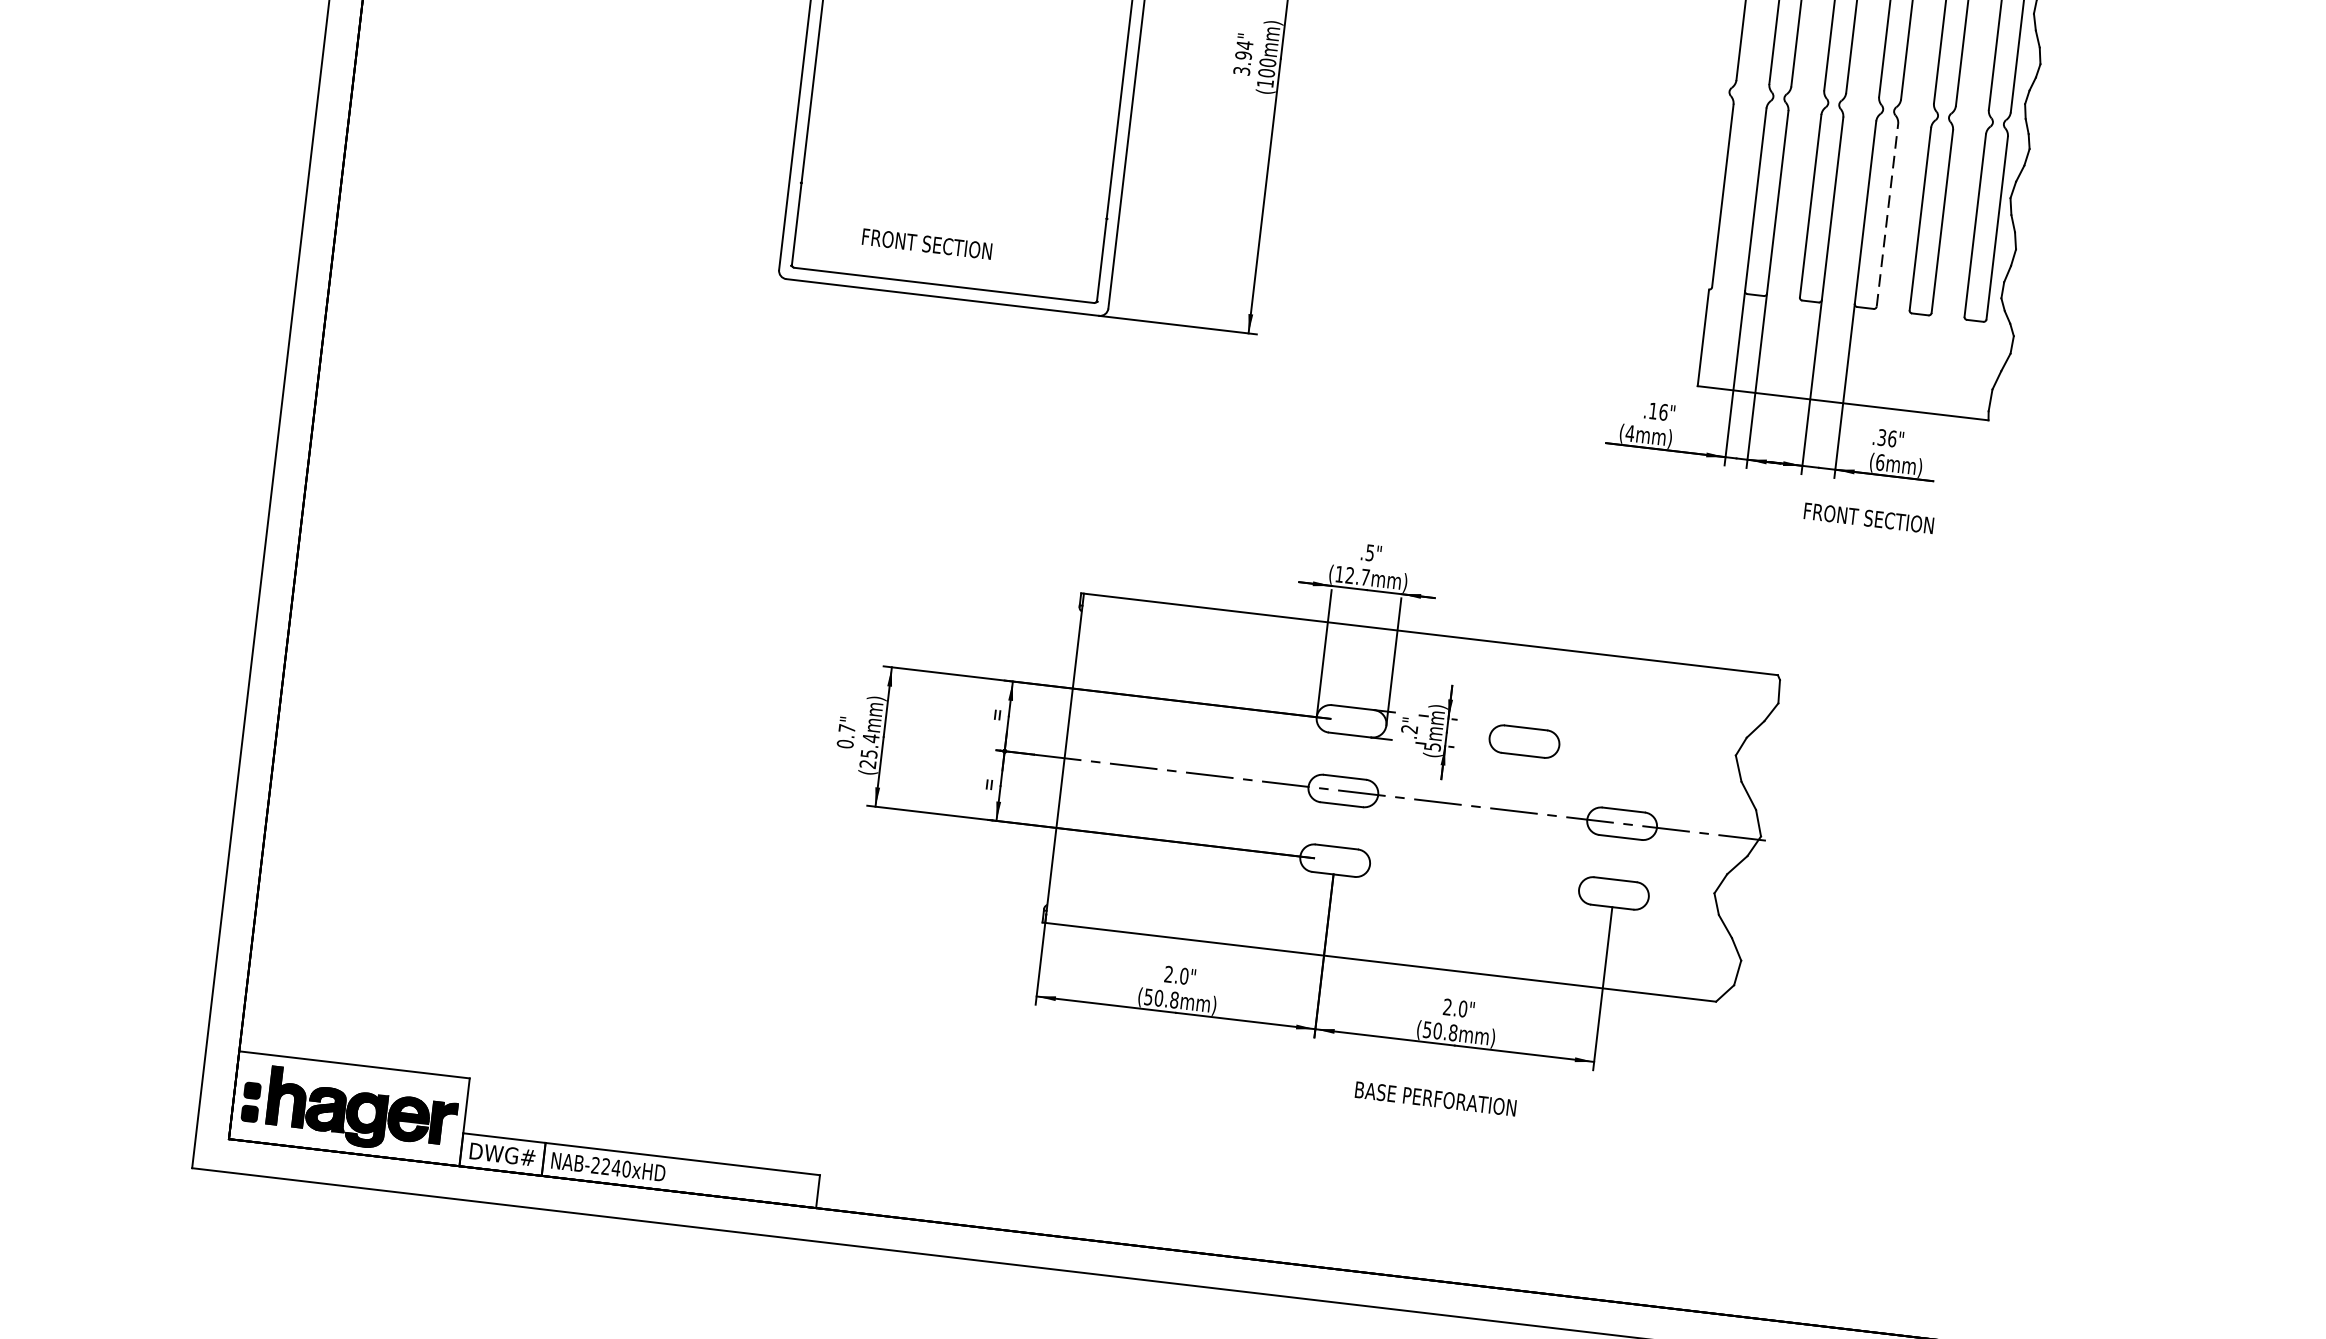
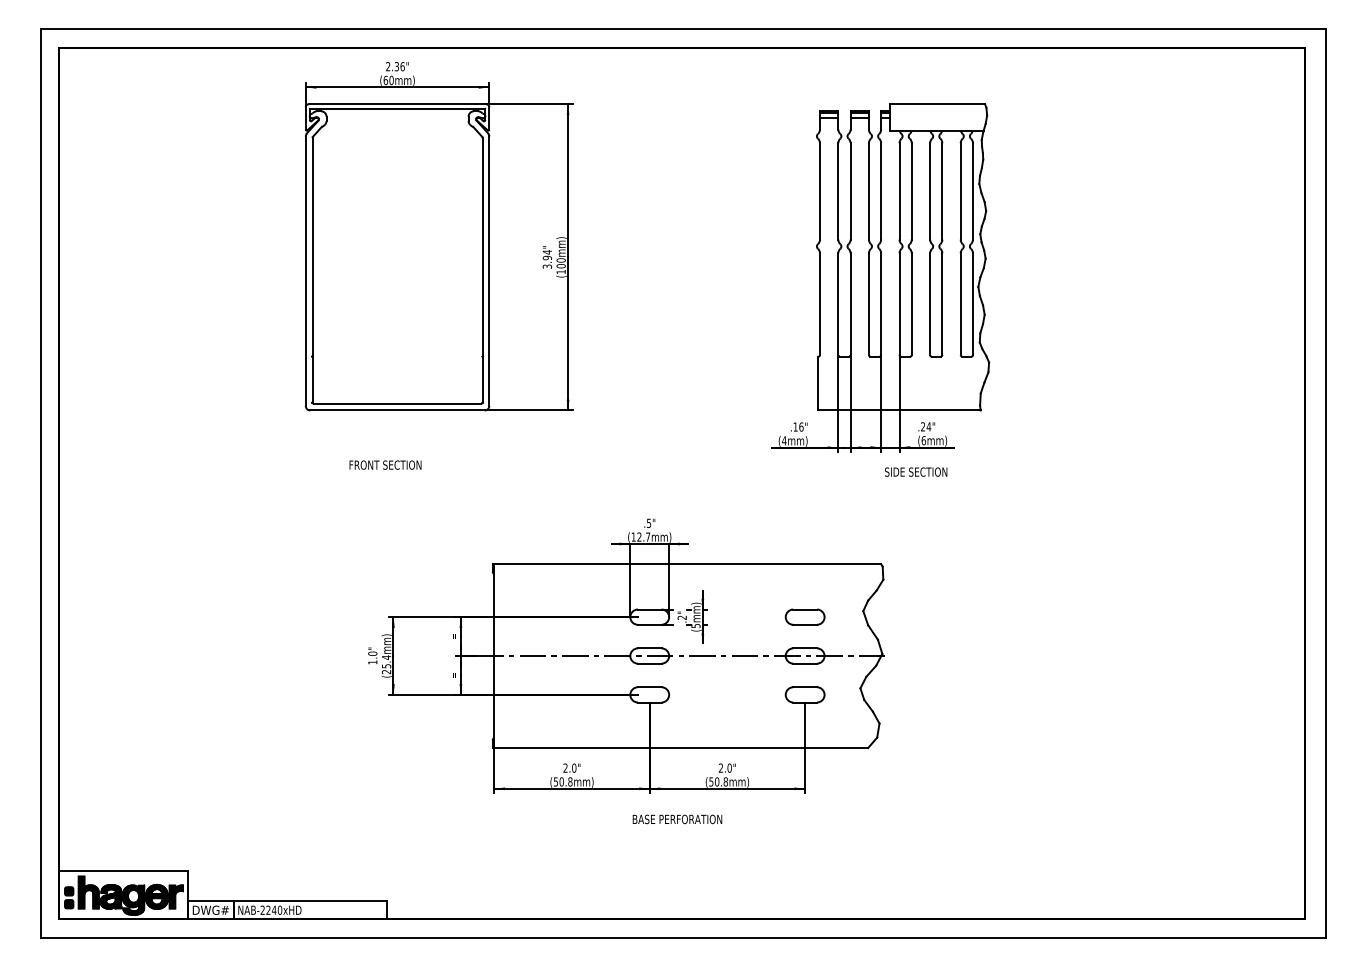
line: (1886, 215) -> (911, 304), dashed -> solid
text: (927, 242) -> (385, 464), moved
text: (1888, 437) -> (926, 426), .36" -> .24"
text: (1869, 517) -> (921, 471), FRONT SECTION -> SIDE SECTION
text: (845, 735) -> (372, 657), 0.7" -> 1.0"
part: (1523, 740) -> (804, 616), moved
text: (1435, 1099) -> (677, 819), moved

